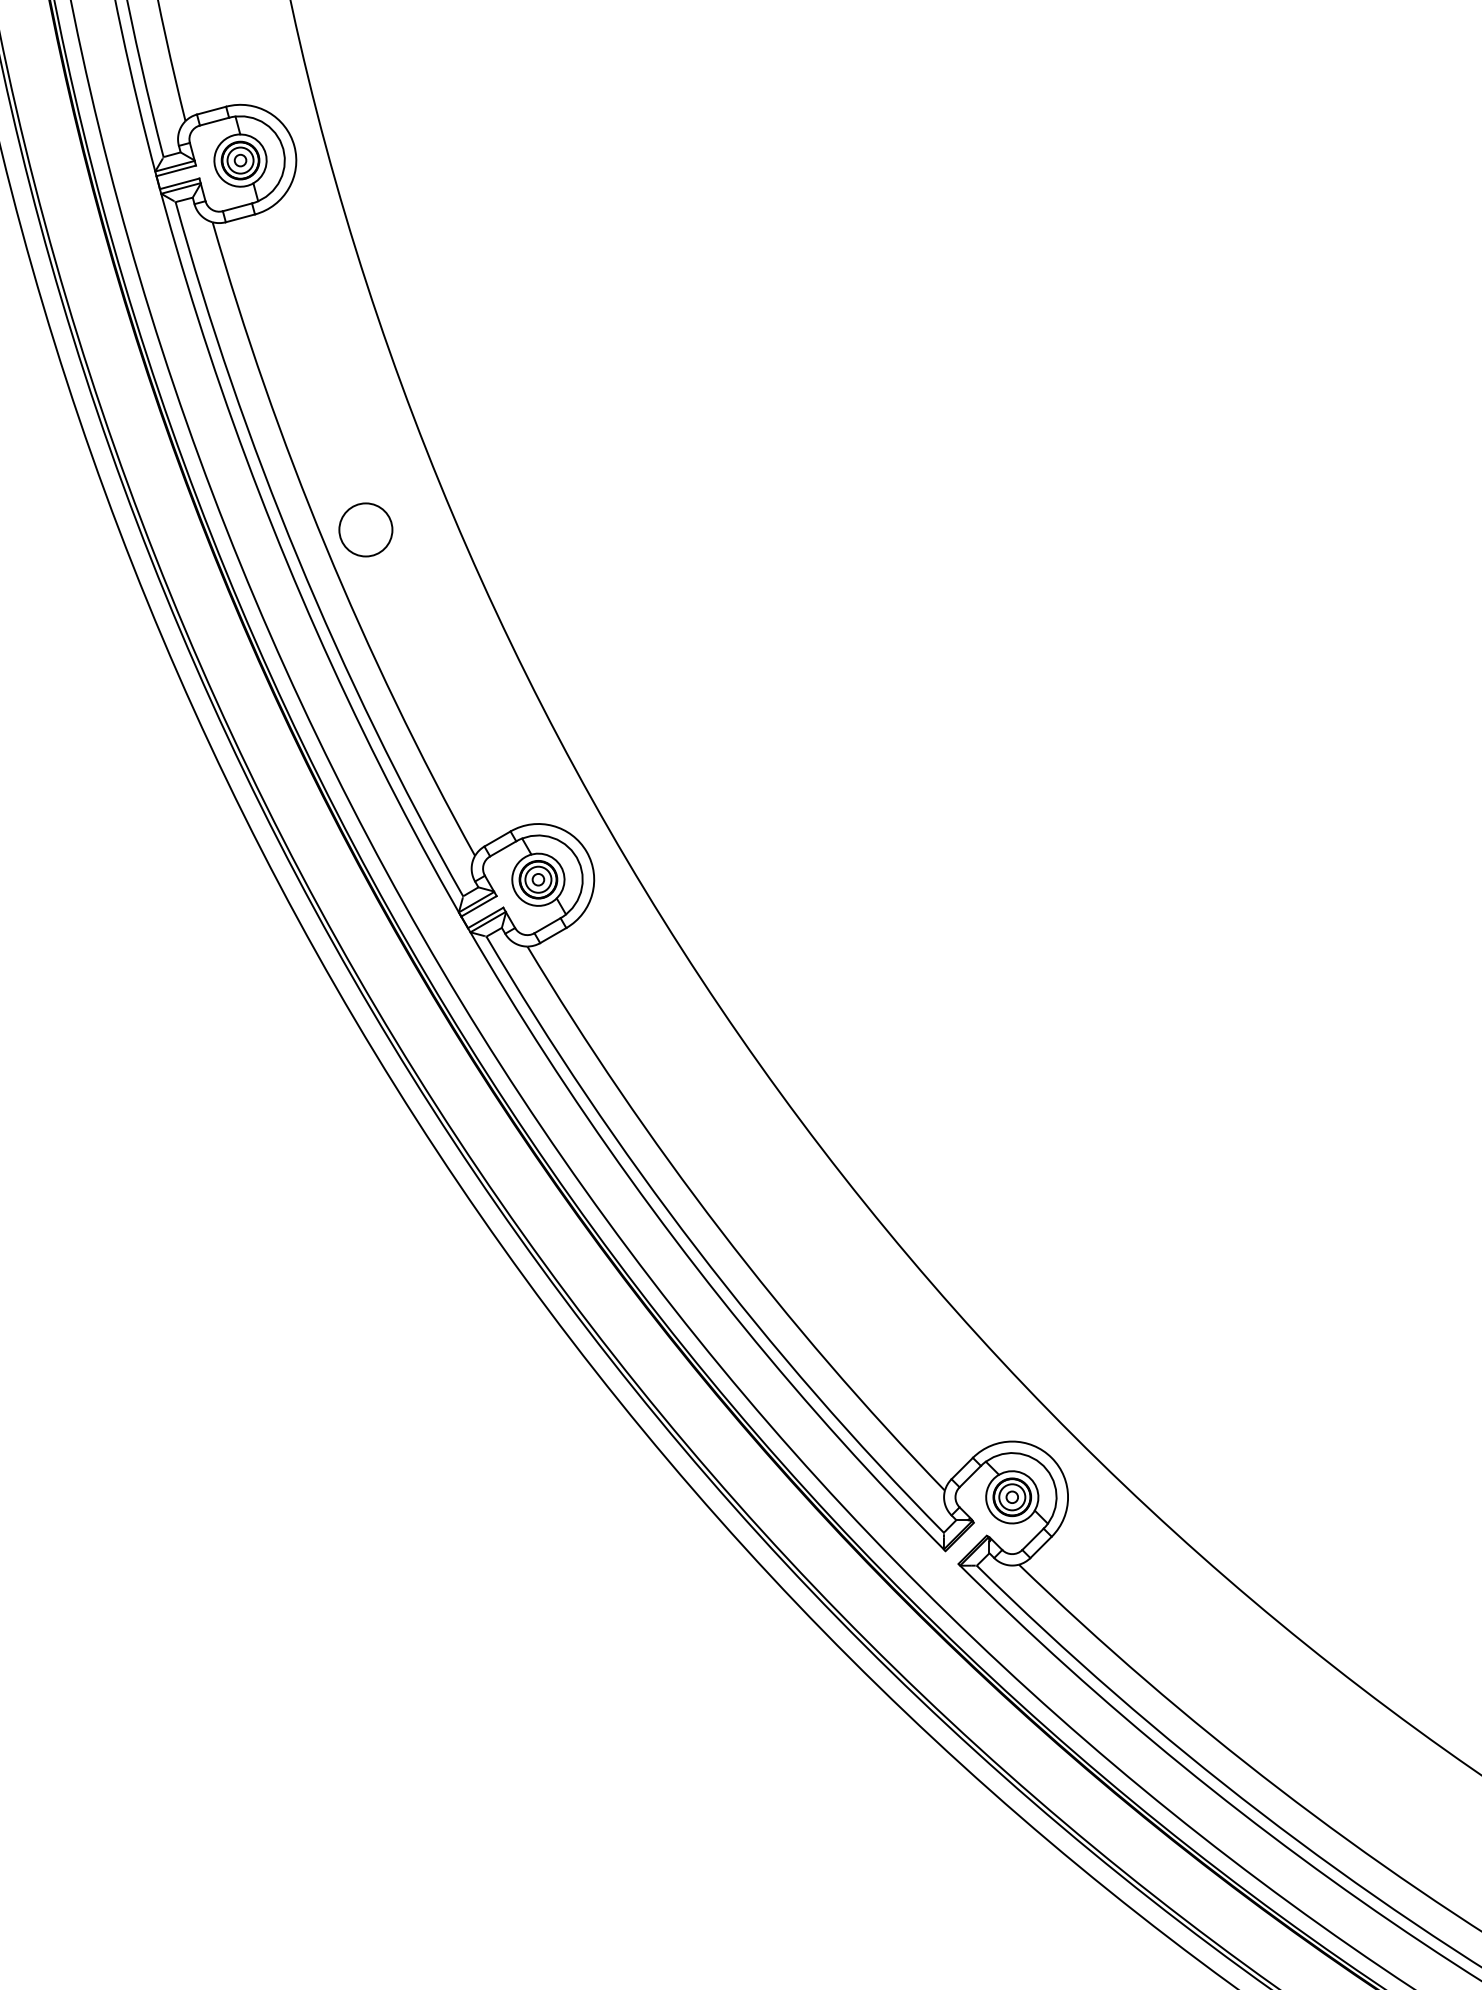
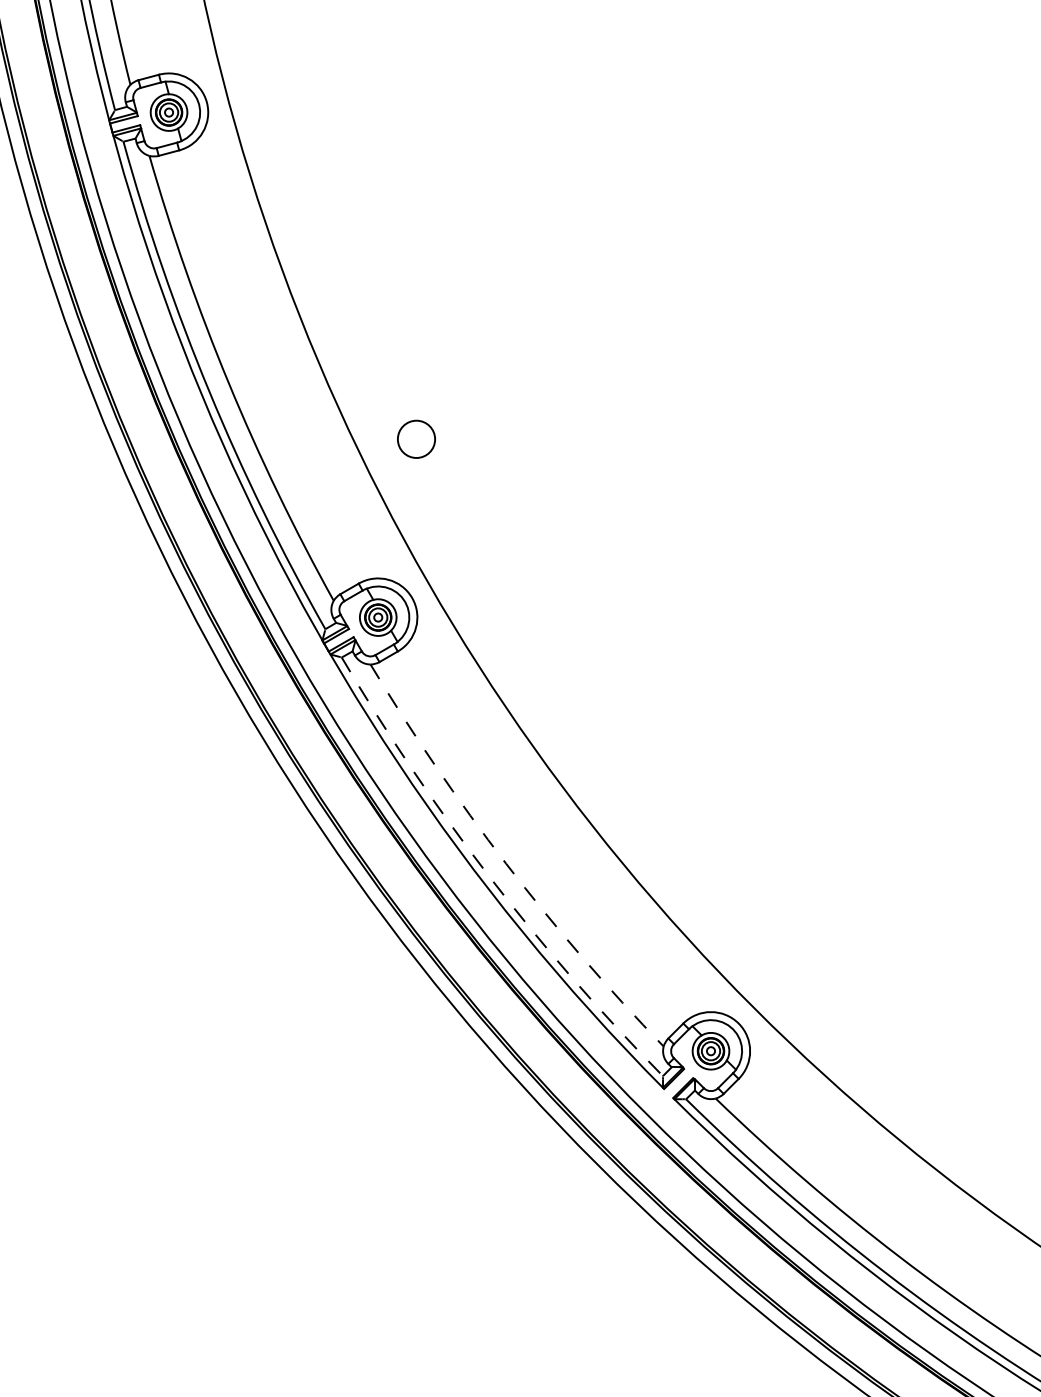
circle: (365, 529) -> (416, 439), moved
arc: (720, 1230) -> (506, 863), solid -> dashed
arc: (696, 1248) -> (489, 876), solid -> dashed

